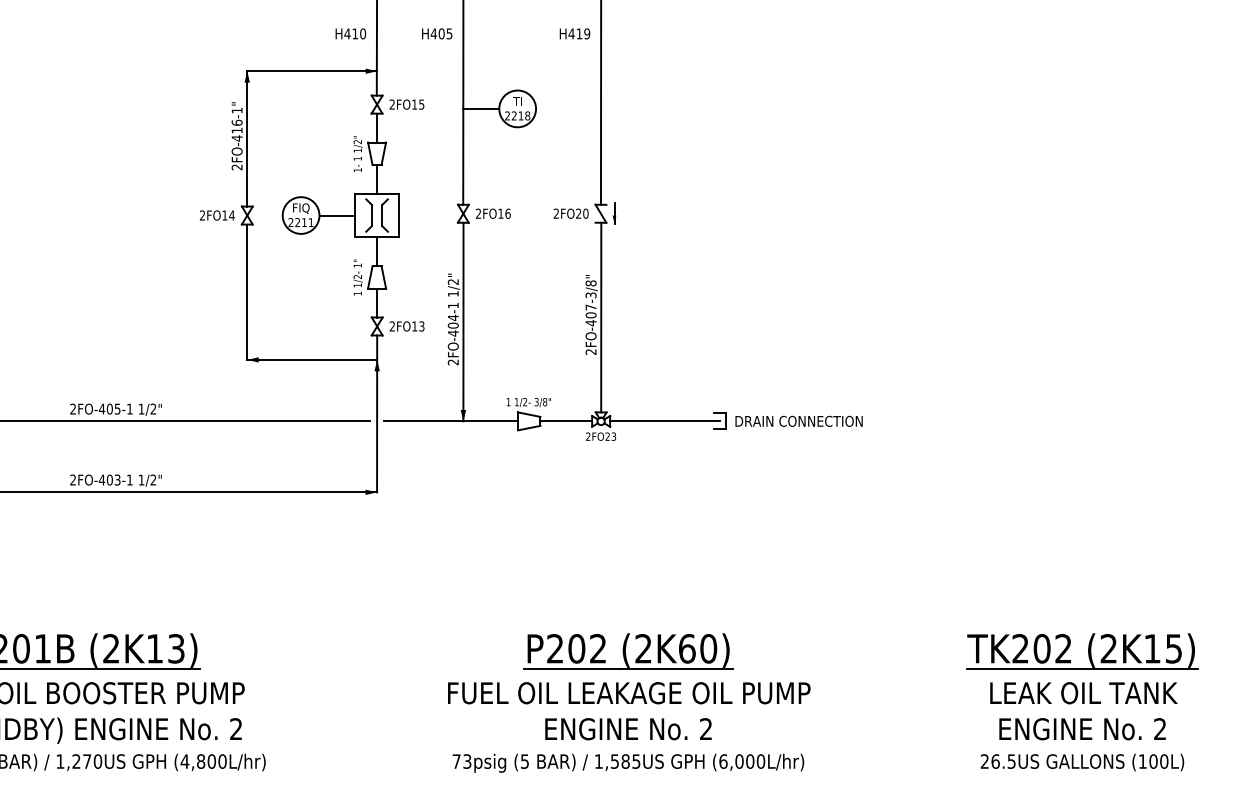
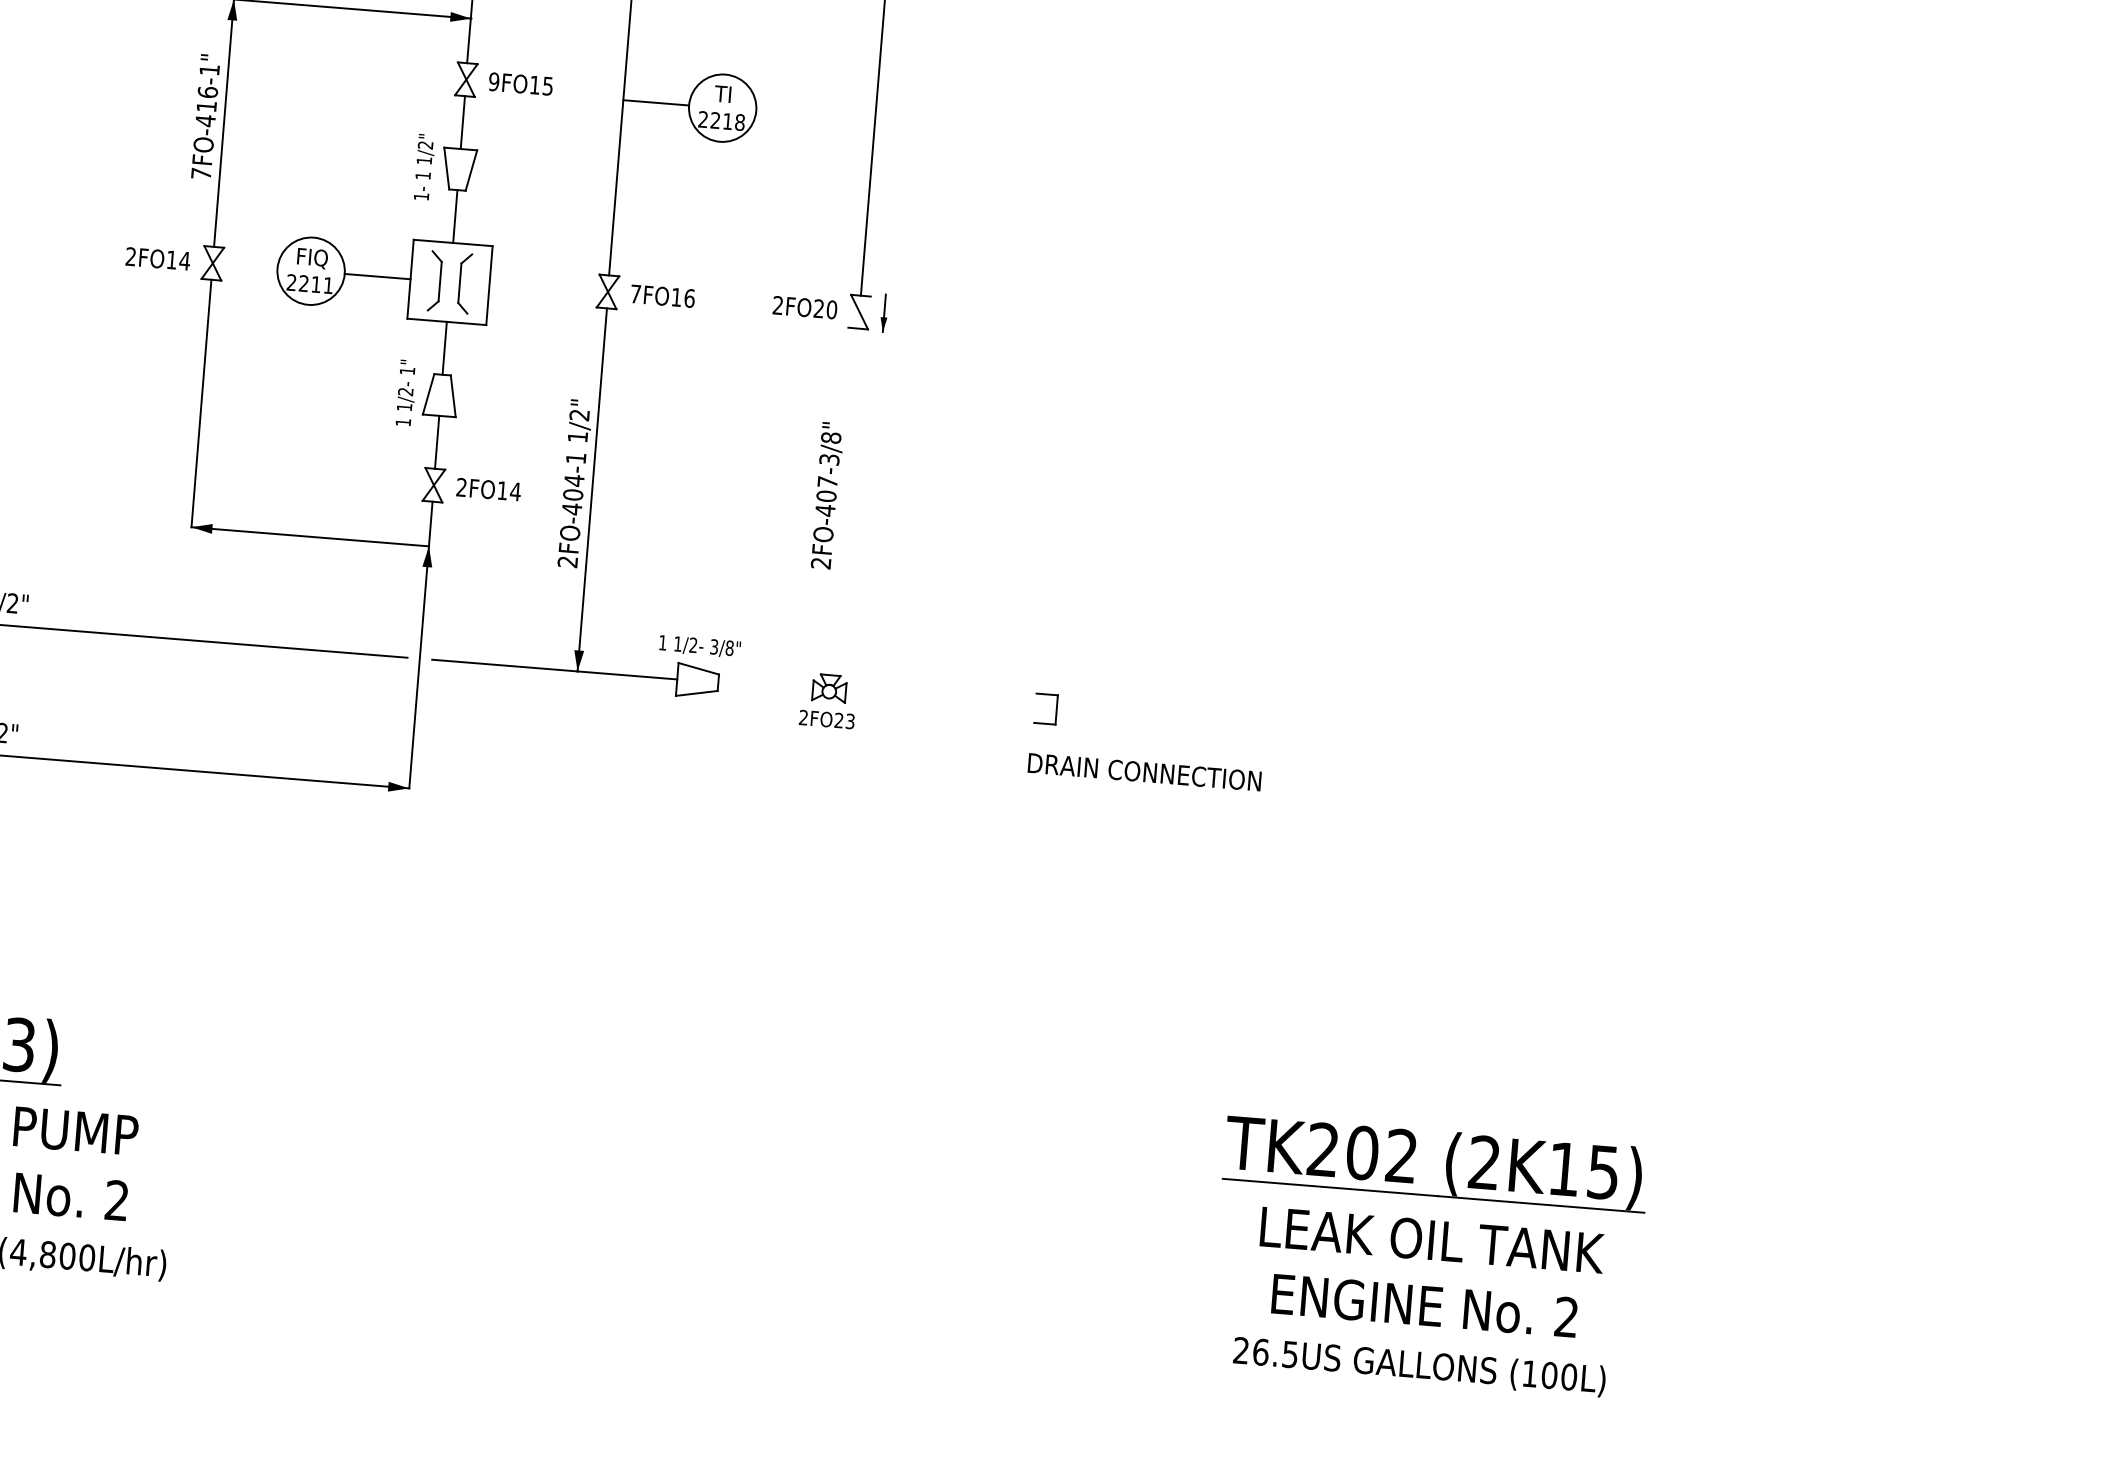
text: (391, 104) -> (492, 81), 2FO15 -> 9FO15
text: (236, 167) -> (200, 173), 2FO-416-1" -> 7FO-416-1"
text: (478, 213) -> (635, 293), 2FO16 -> 7FO16
line: (601, 317) -> (845, 501), removed
text: (421, 326) -> (514, 491), 2FO13 -> 2FO14
text: (798, 420) -> (1143, 770), moved
line: (566, 421) -> (765, 686), removed
line: (664, 421) -> (945, 701), removed
part: (629, 702) -> (839, 1209), removed
part: (1082, 702) -> (1428, 1257), moved

